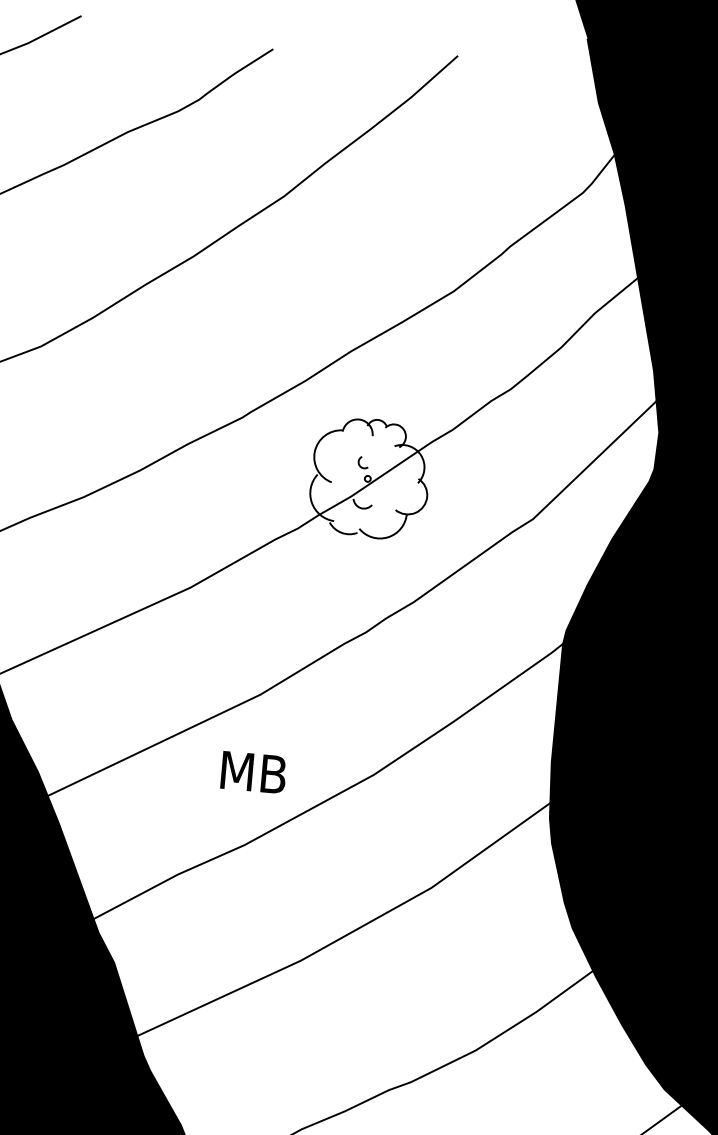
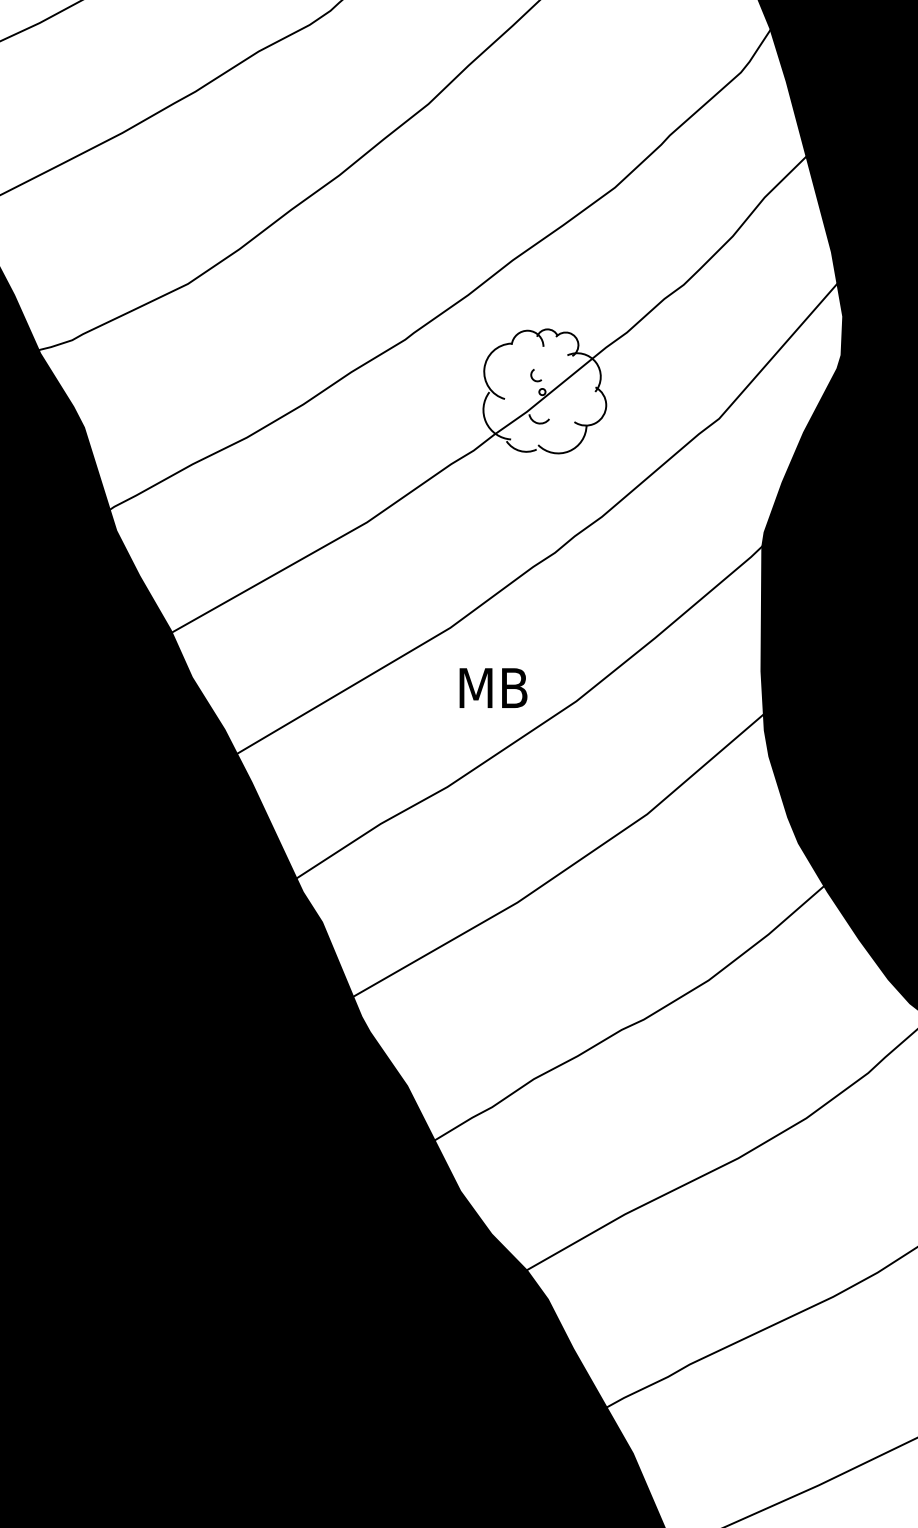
text: (253, 771) -> (493, 687), moved

